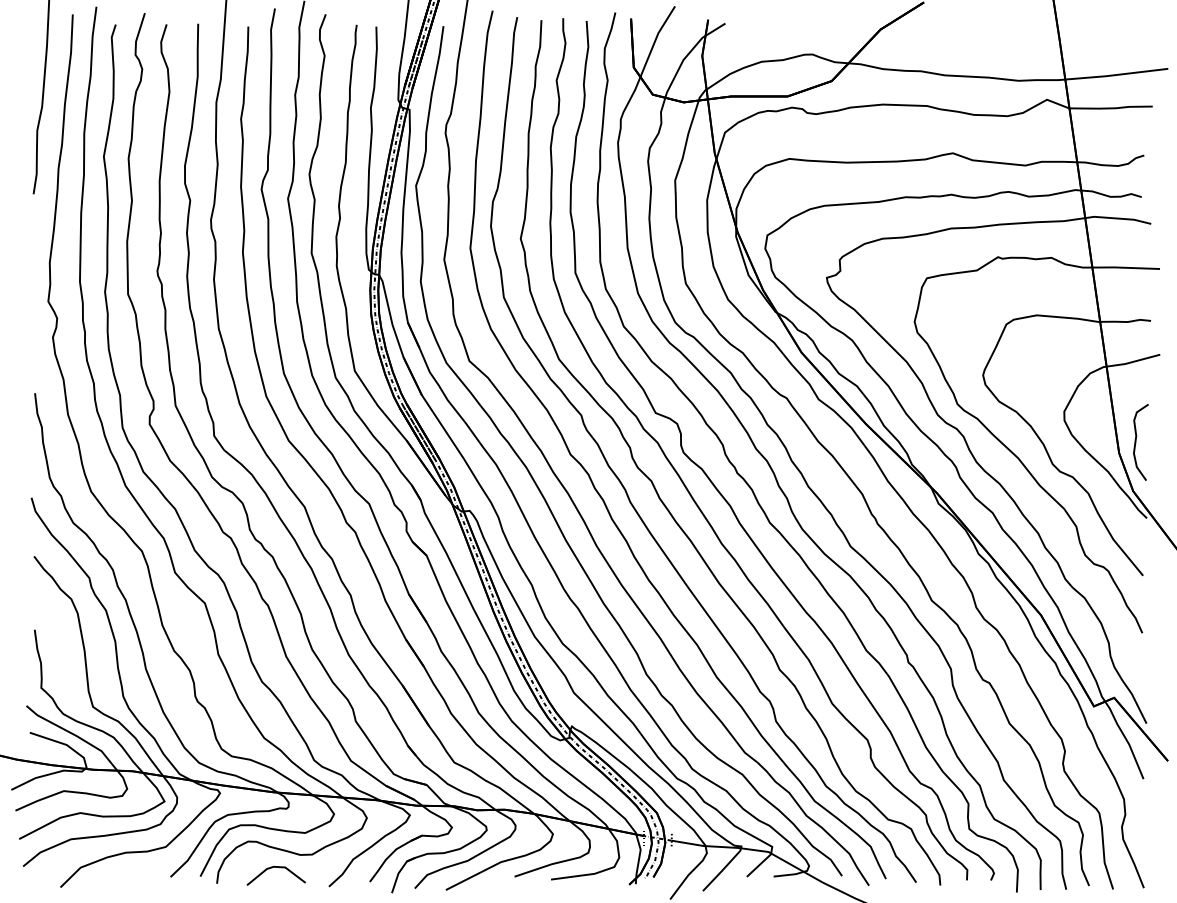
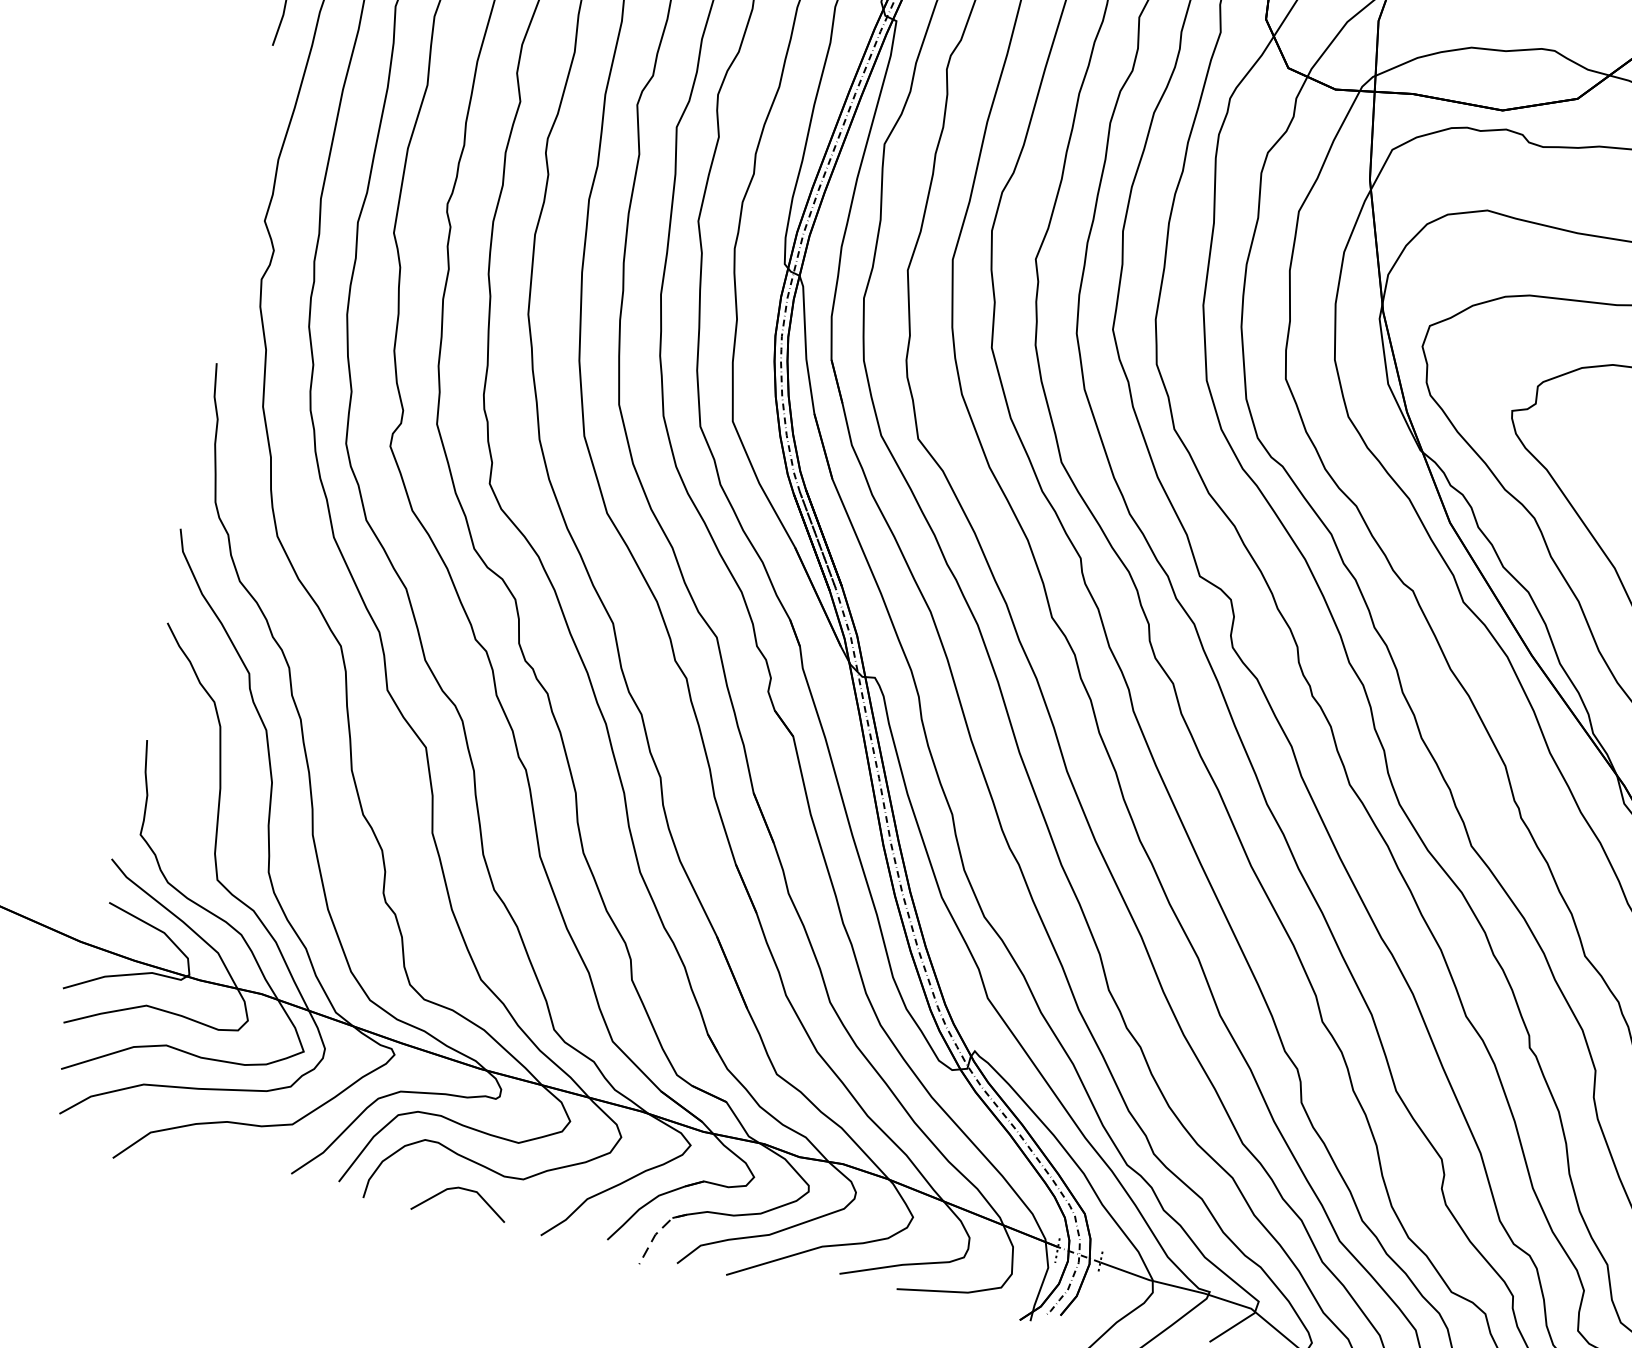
line: (399, 871) -> (657, 1231), solid -> dashed

